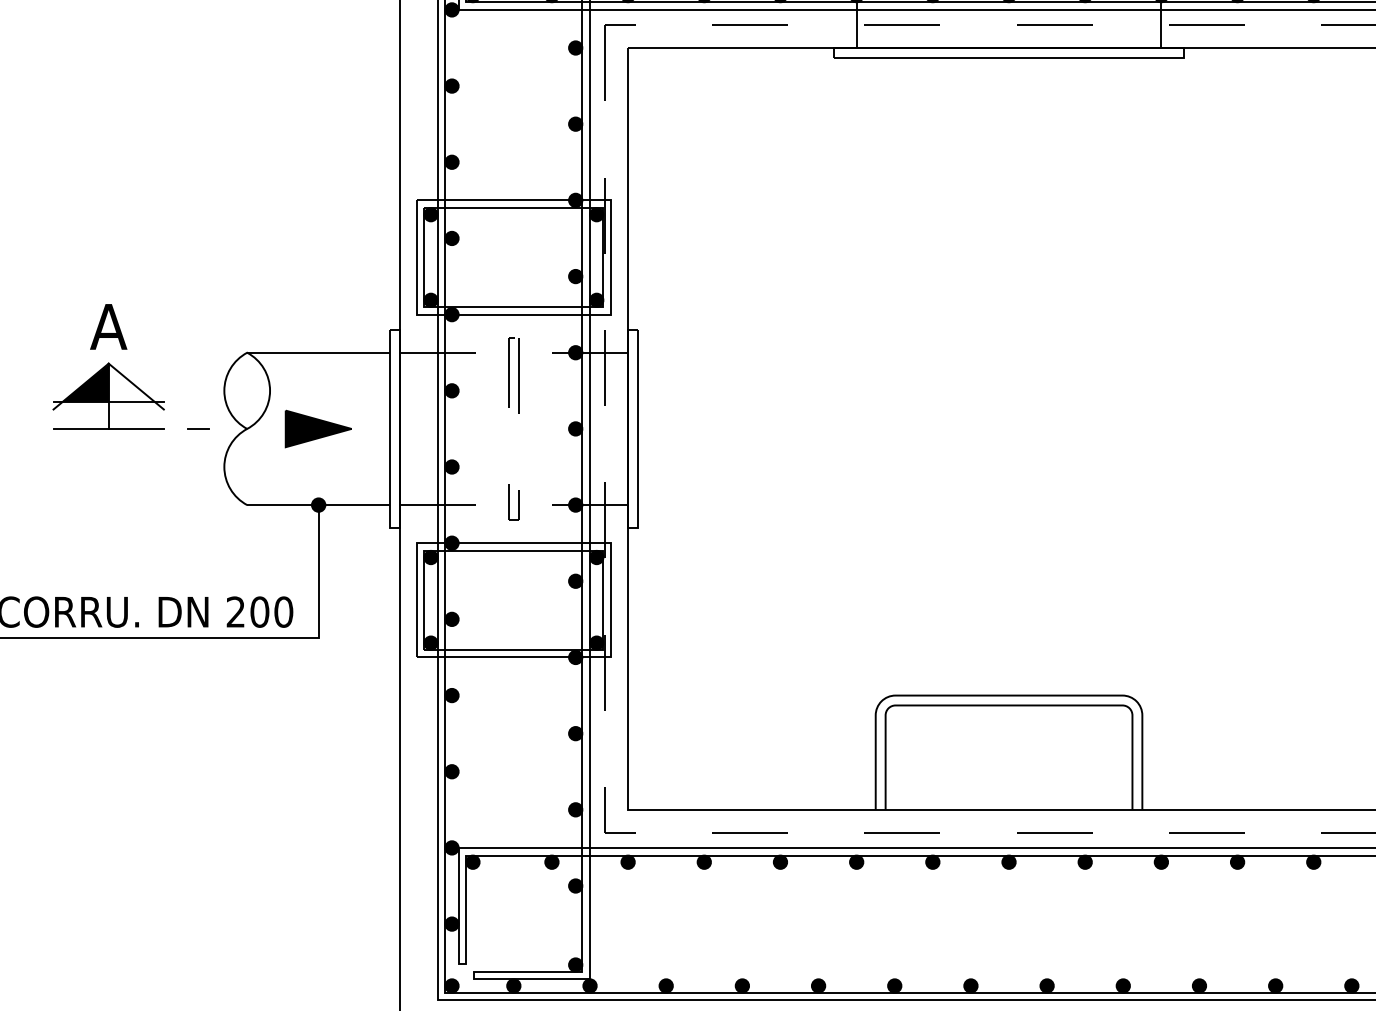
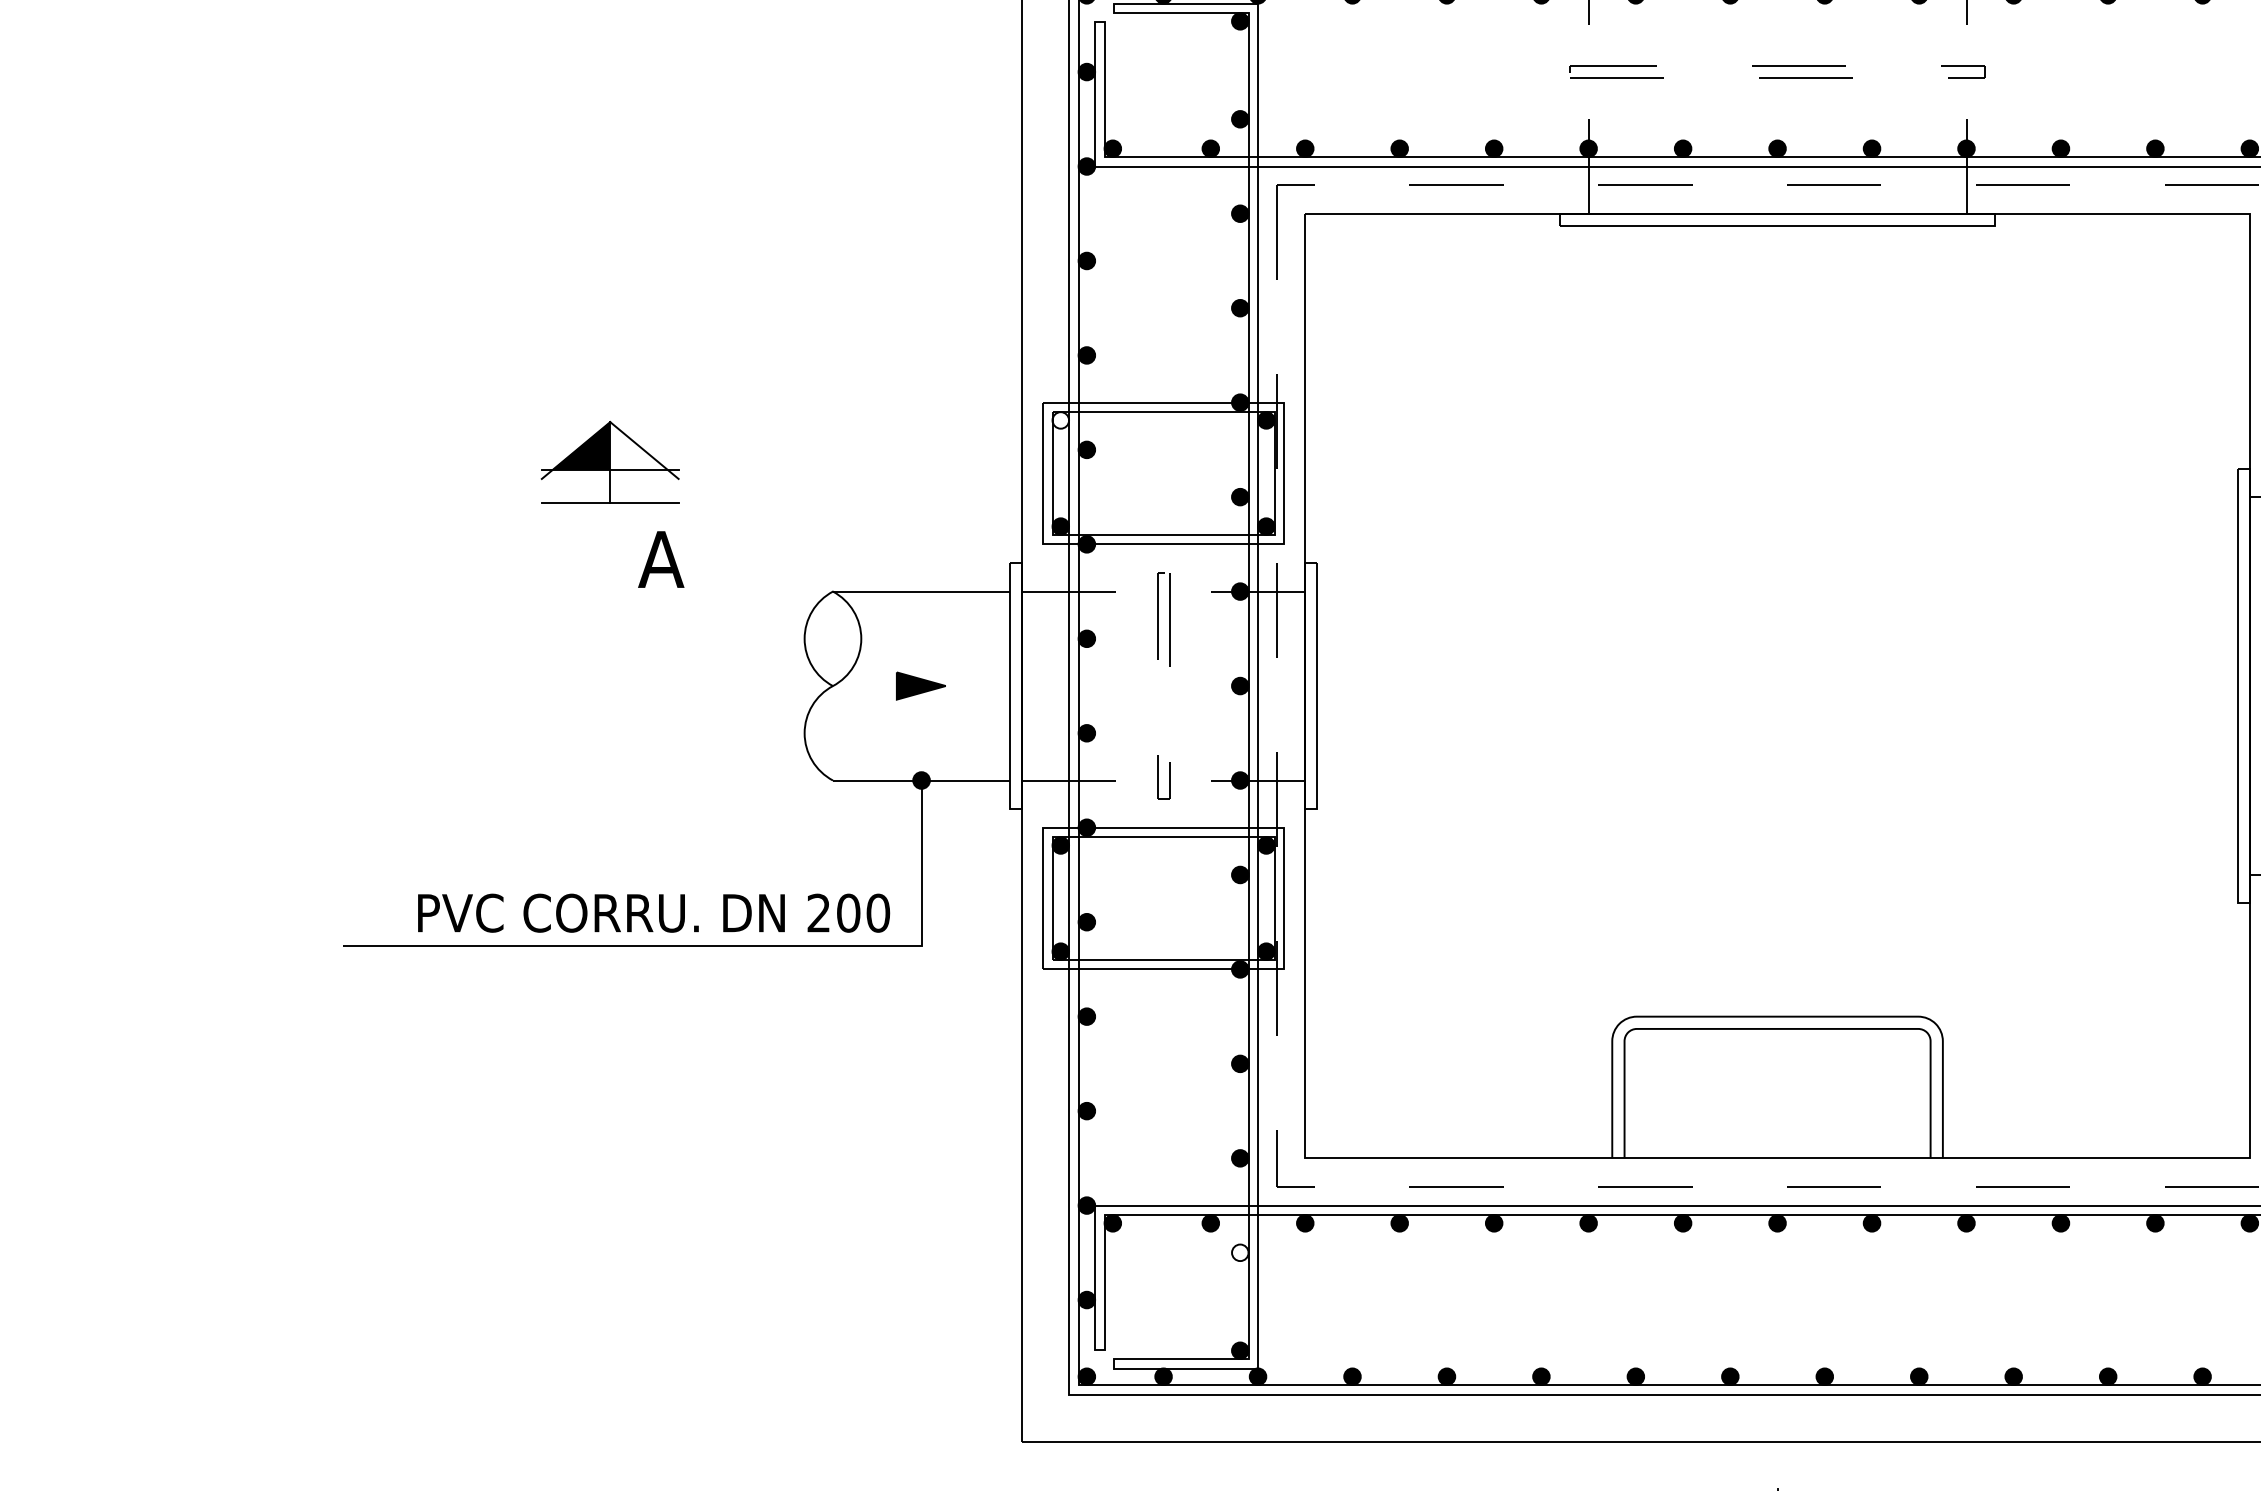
fill: (430, 214) -> (1060, 420), removed
part: (108, 395) -> (609, 461), moved
line: (198, 428) -> (772, 685), removed
part: (317, 428) -> (920, 685), size x0.6
fill: (575, 885) -> (1240, 1252), removed

